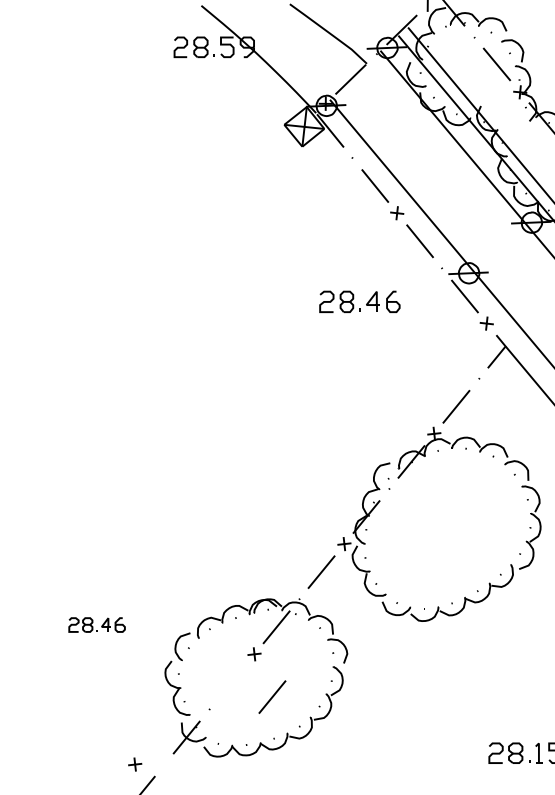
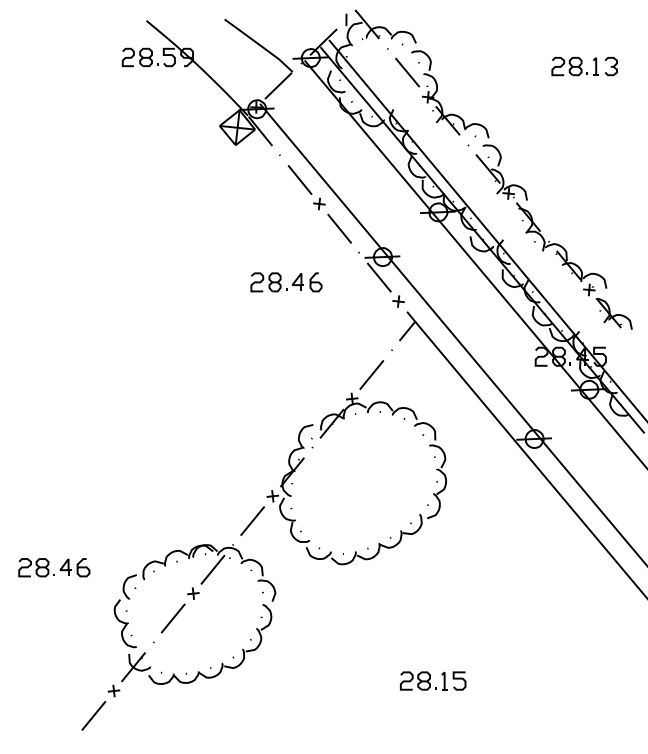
part: (97, 624) -> (54, 567), size x1.43
line: (271, 697) -> (172, 618), moved
part: (134, 763) -> (113, 690), moved

